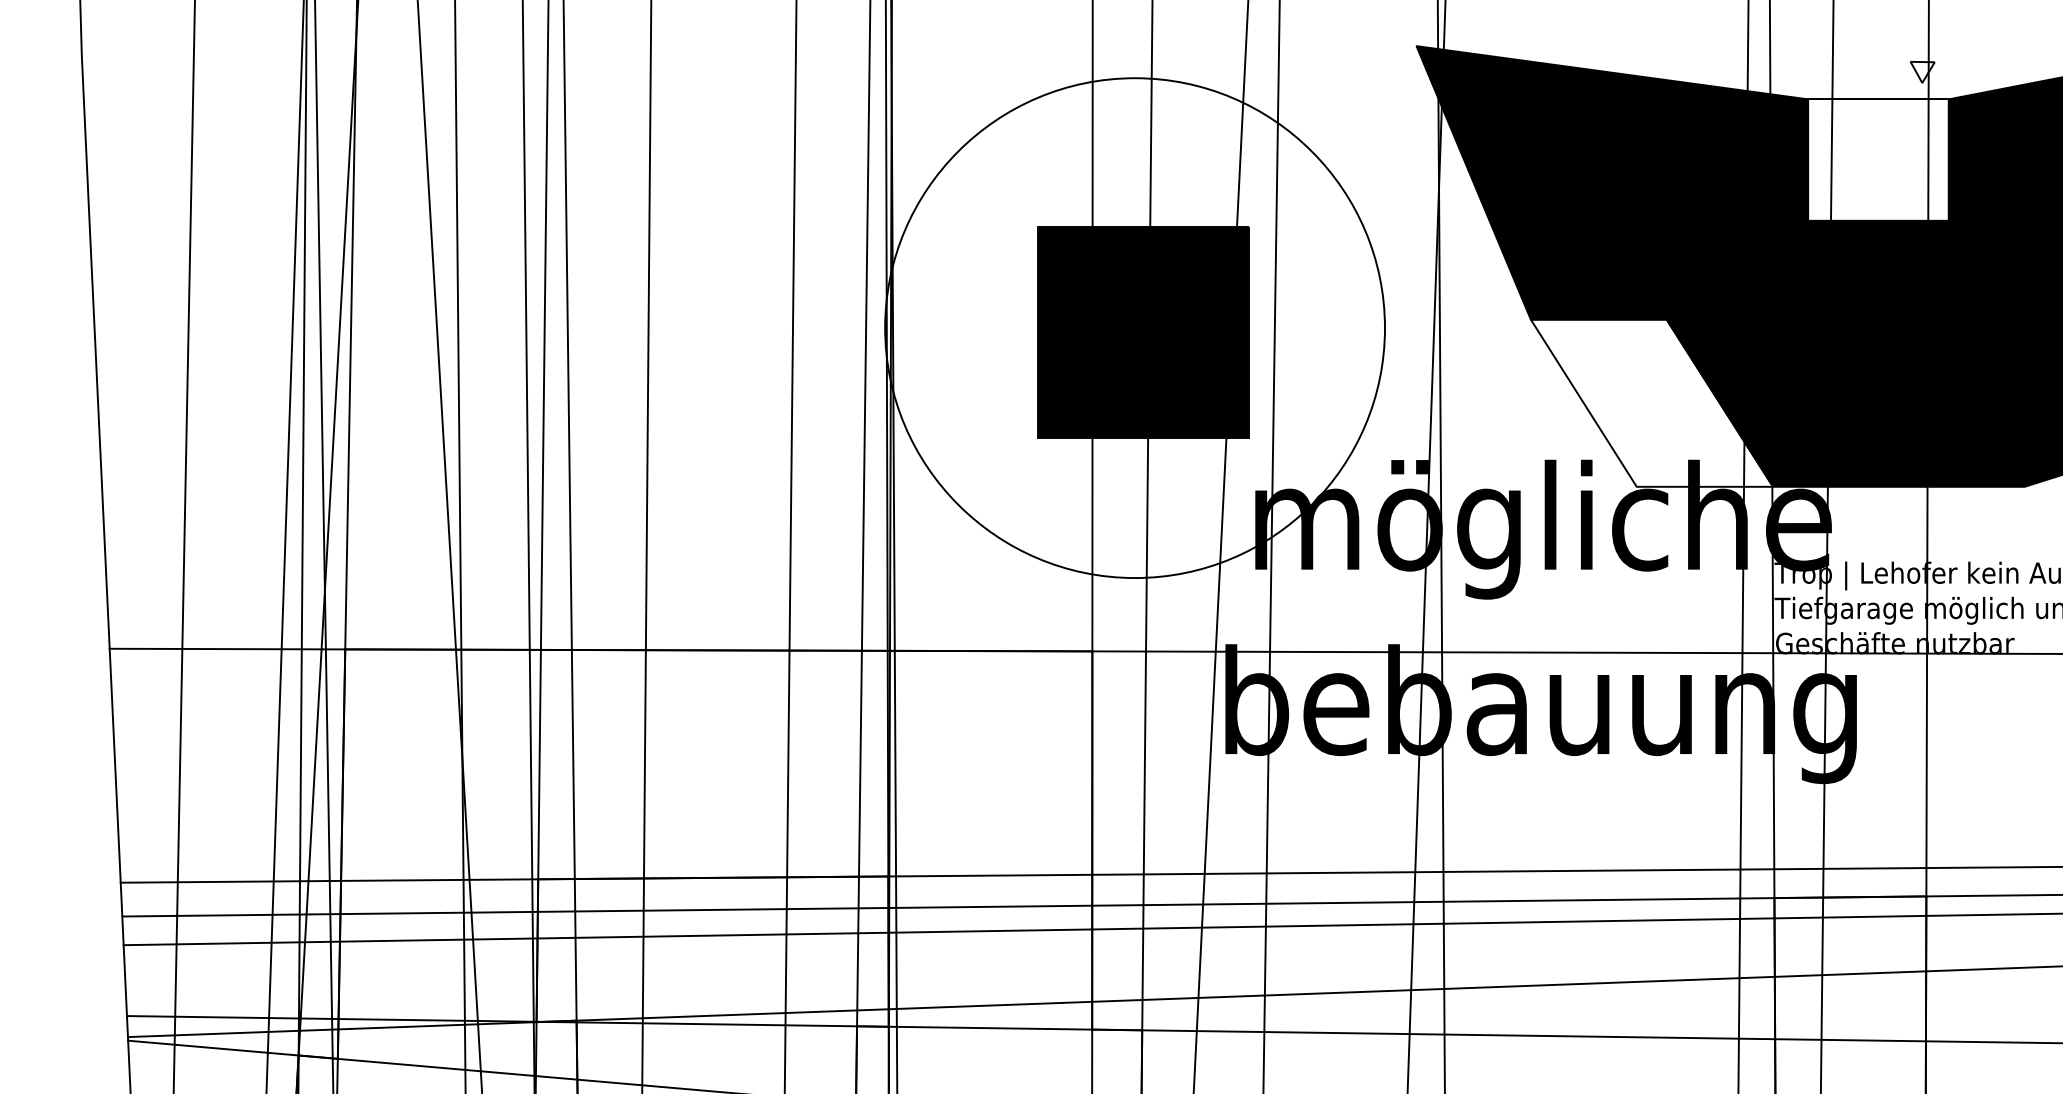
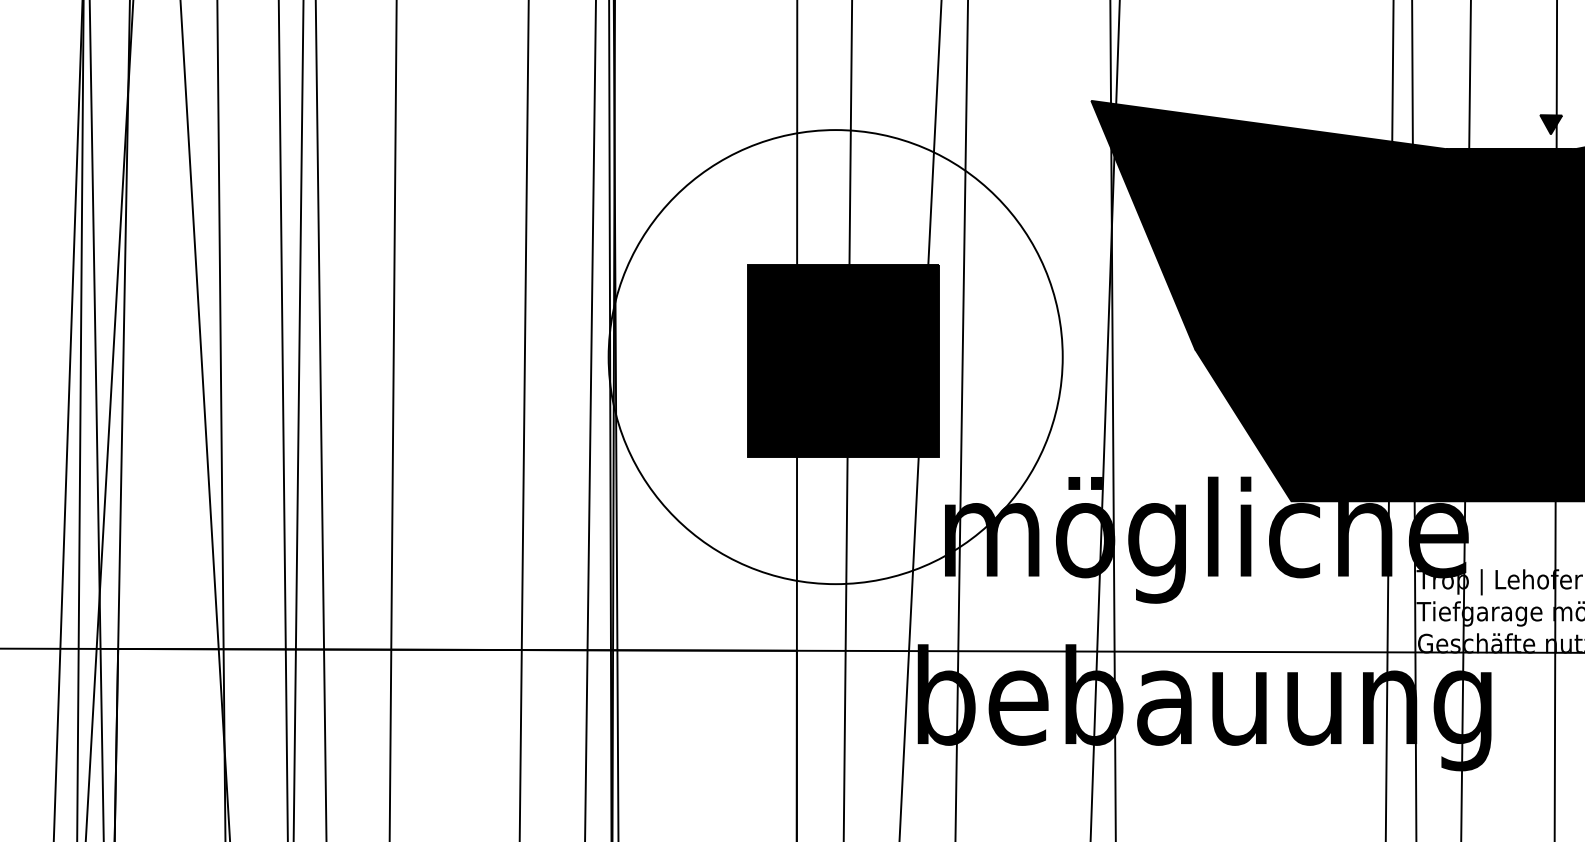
fill: (1922, 72) -> (1551, 124), added
fill: (1878, 159) -> (1511, 203), added
fill: (1651, 402) -> (1304, 424), added

